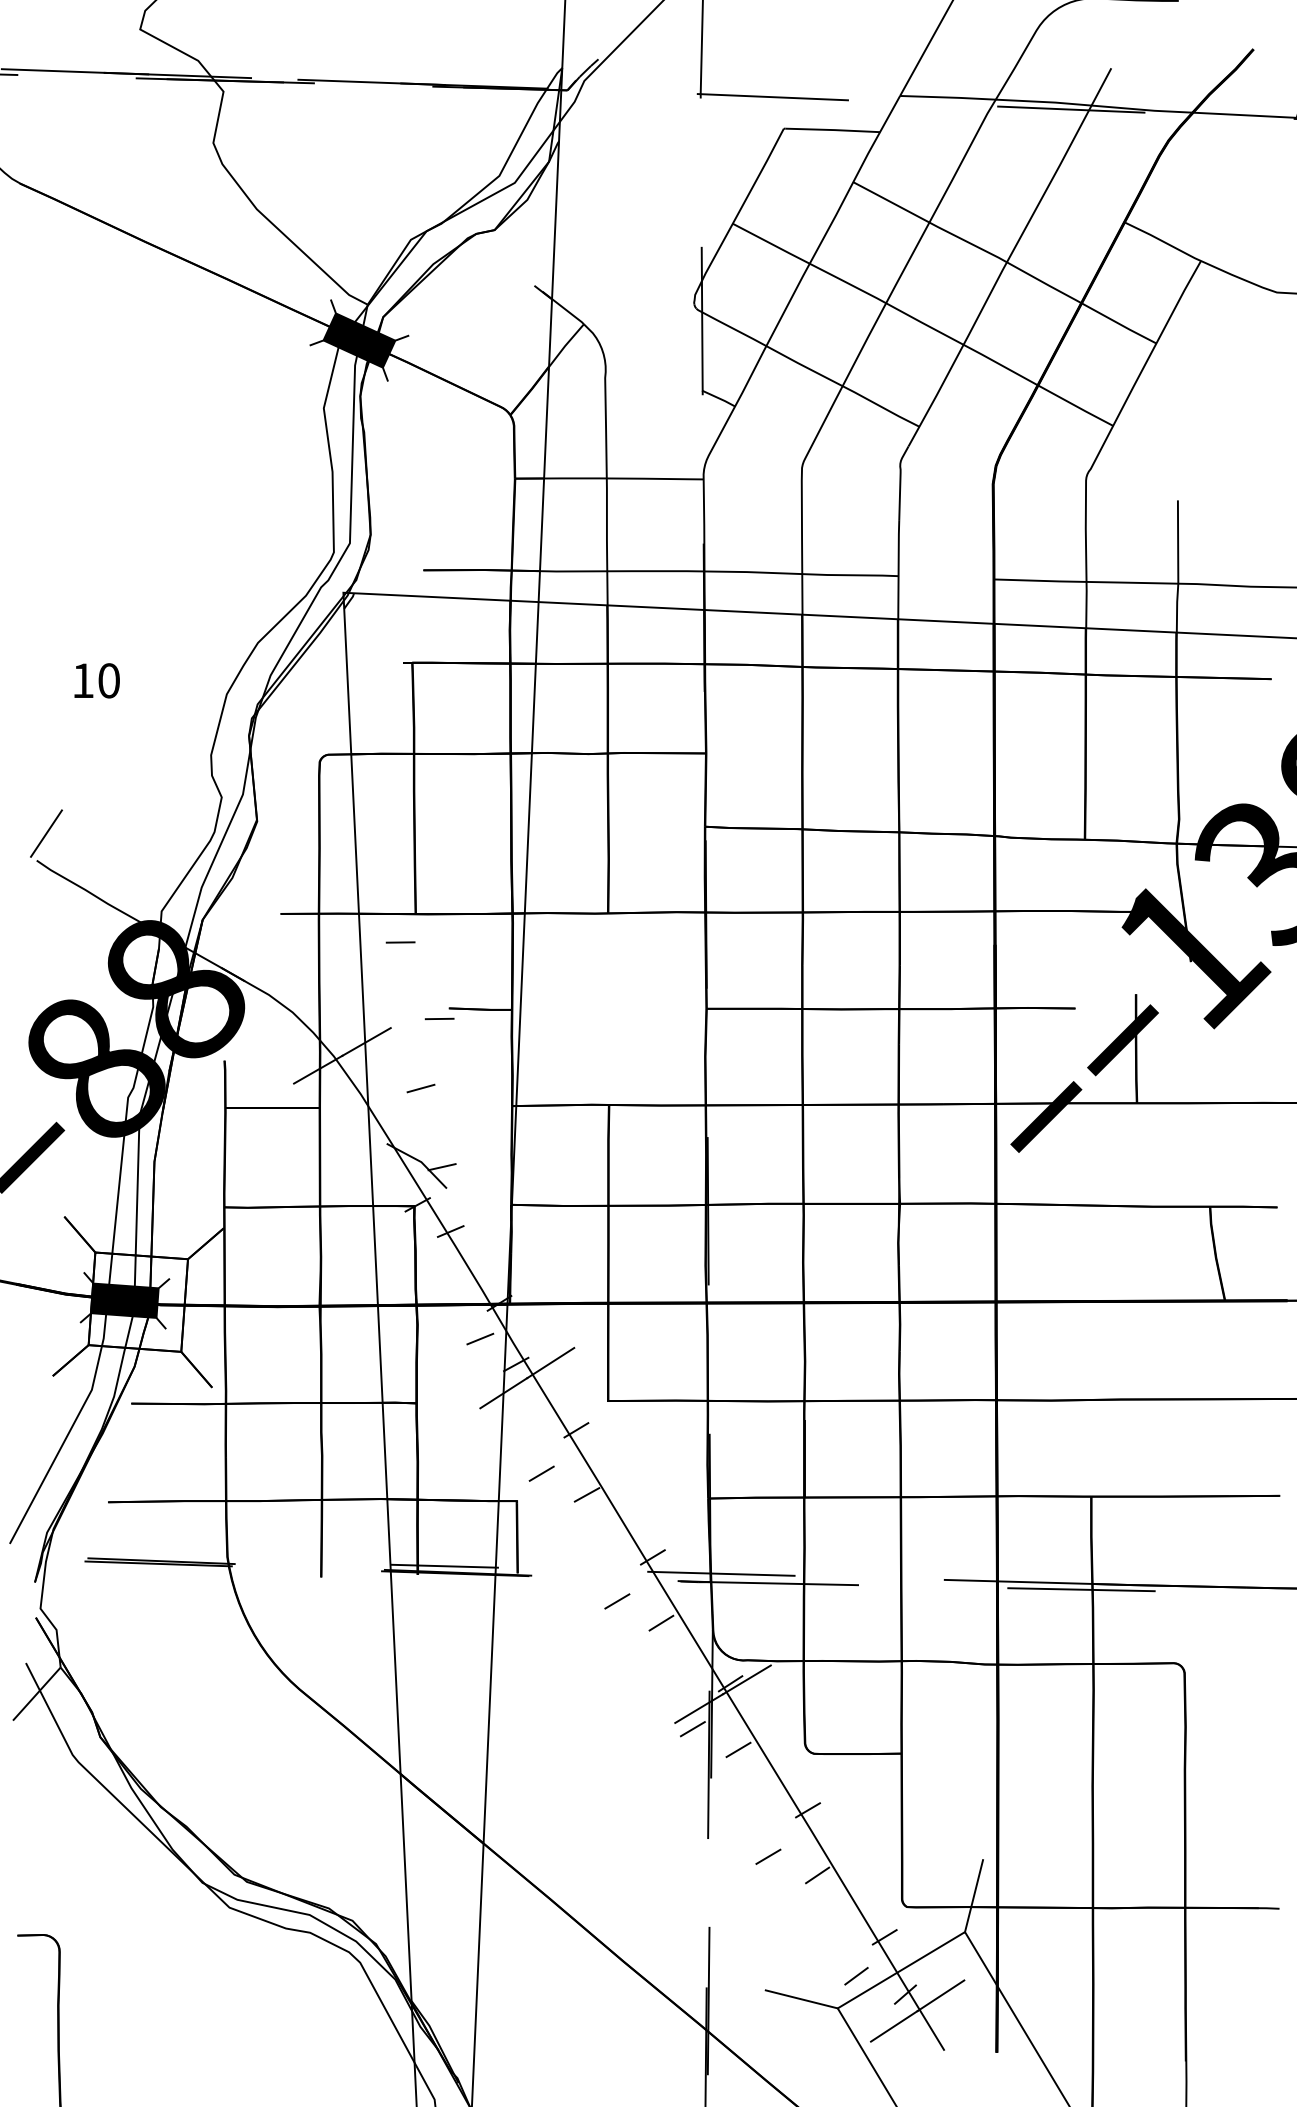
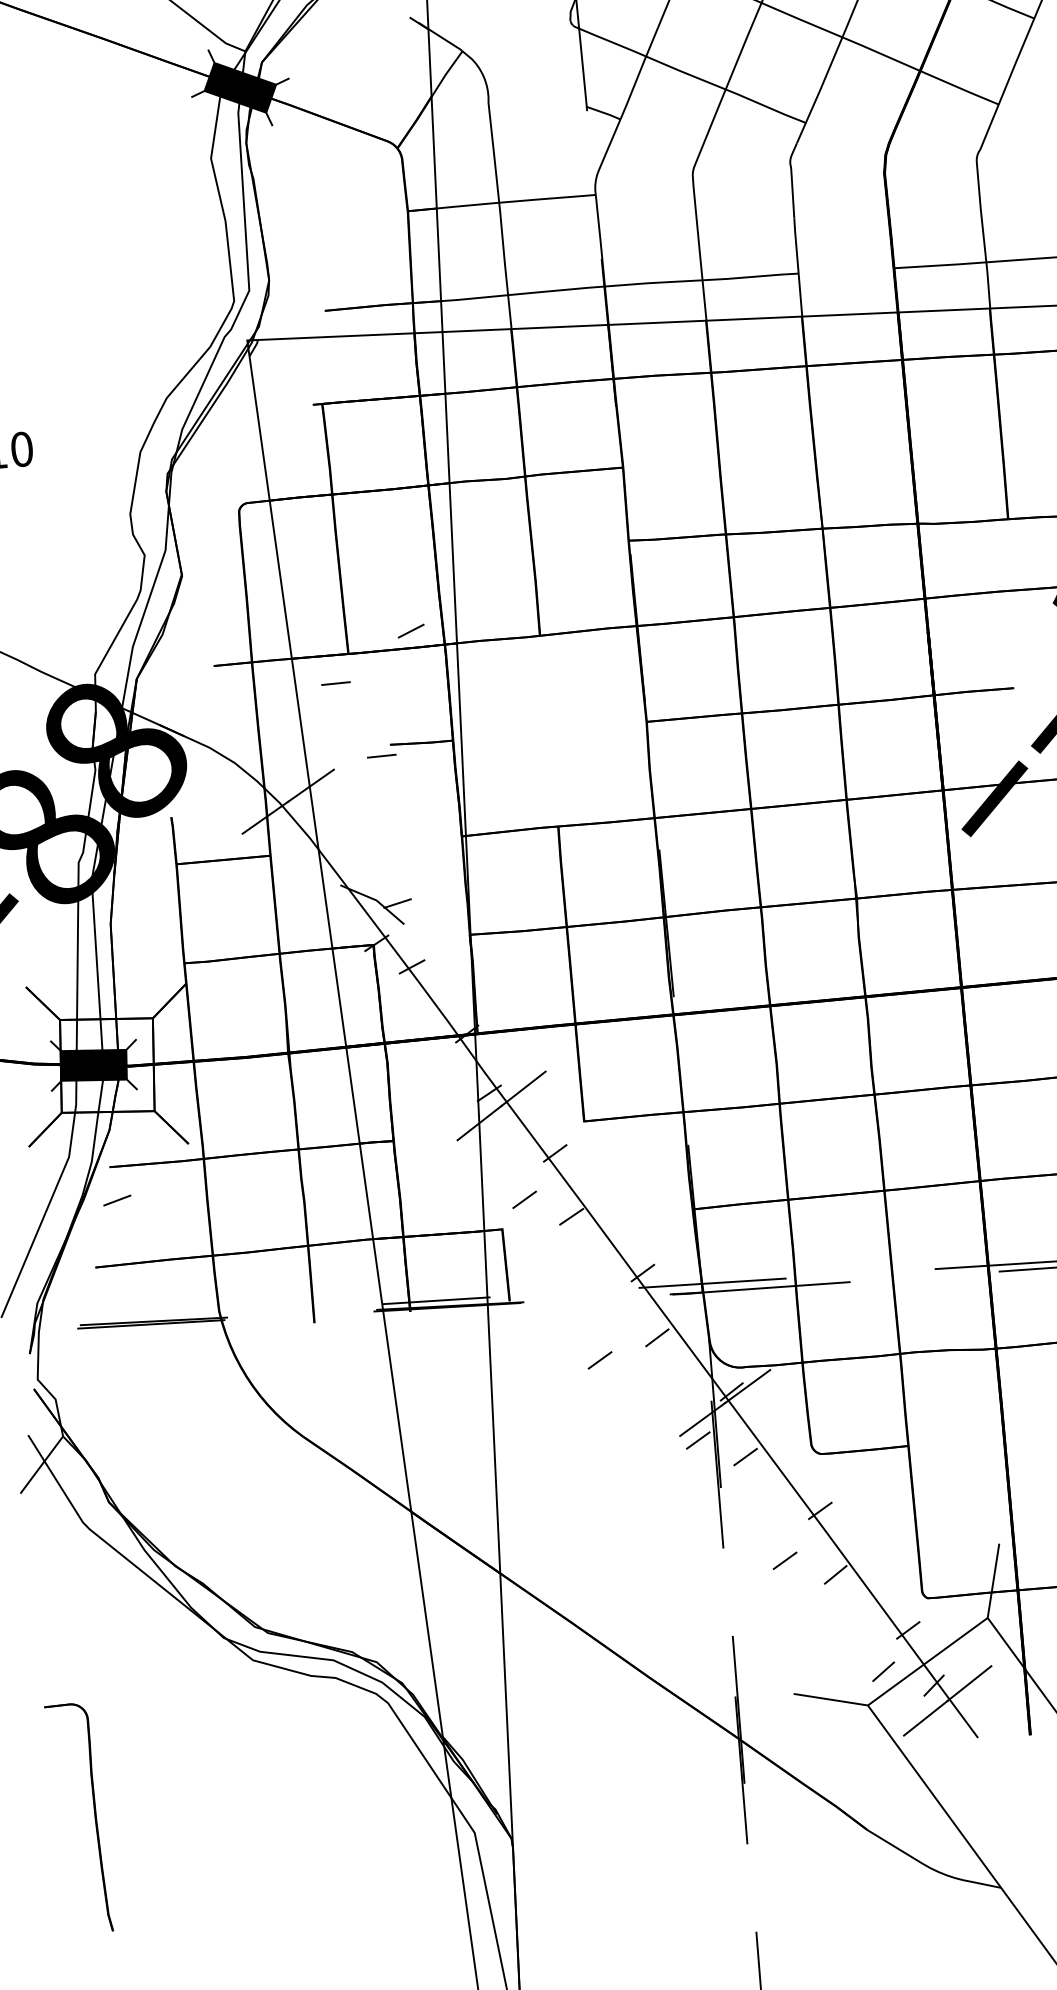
line: (420, 1088) -> (116, 1200), moved
line: (480, 1338) -> (411, 630), moved
line: (617, 1601) -> (600, 1360), moved

